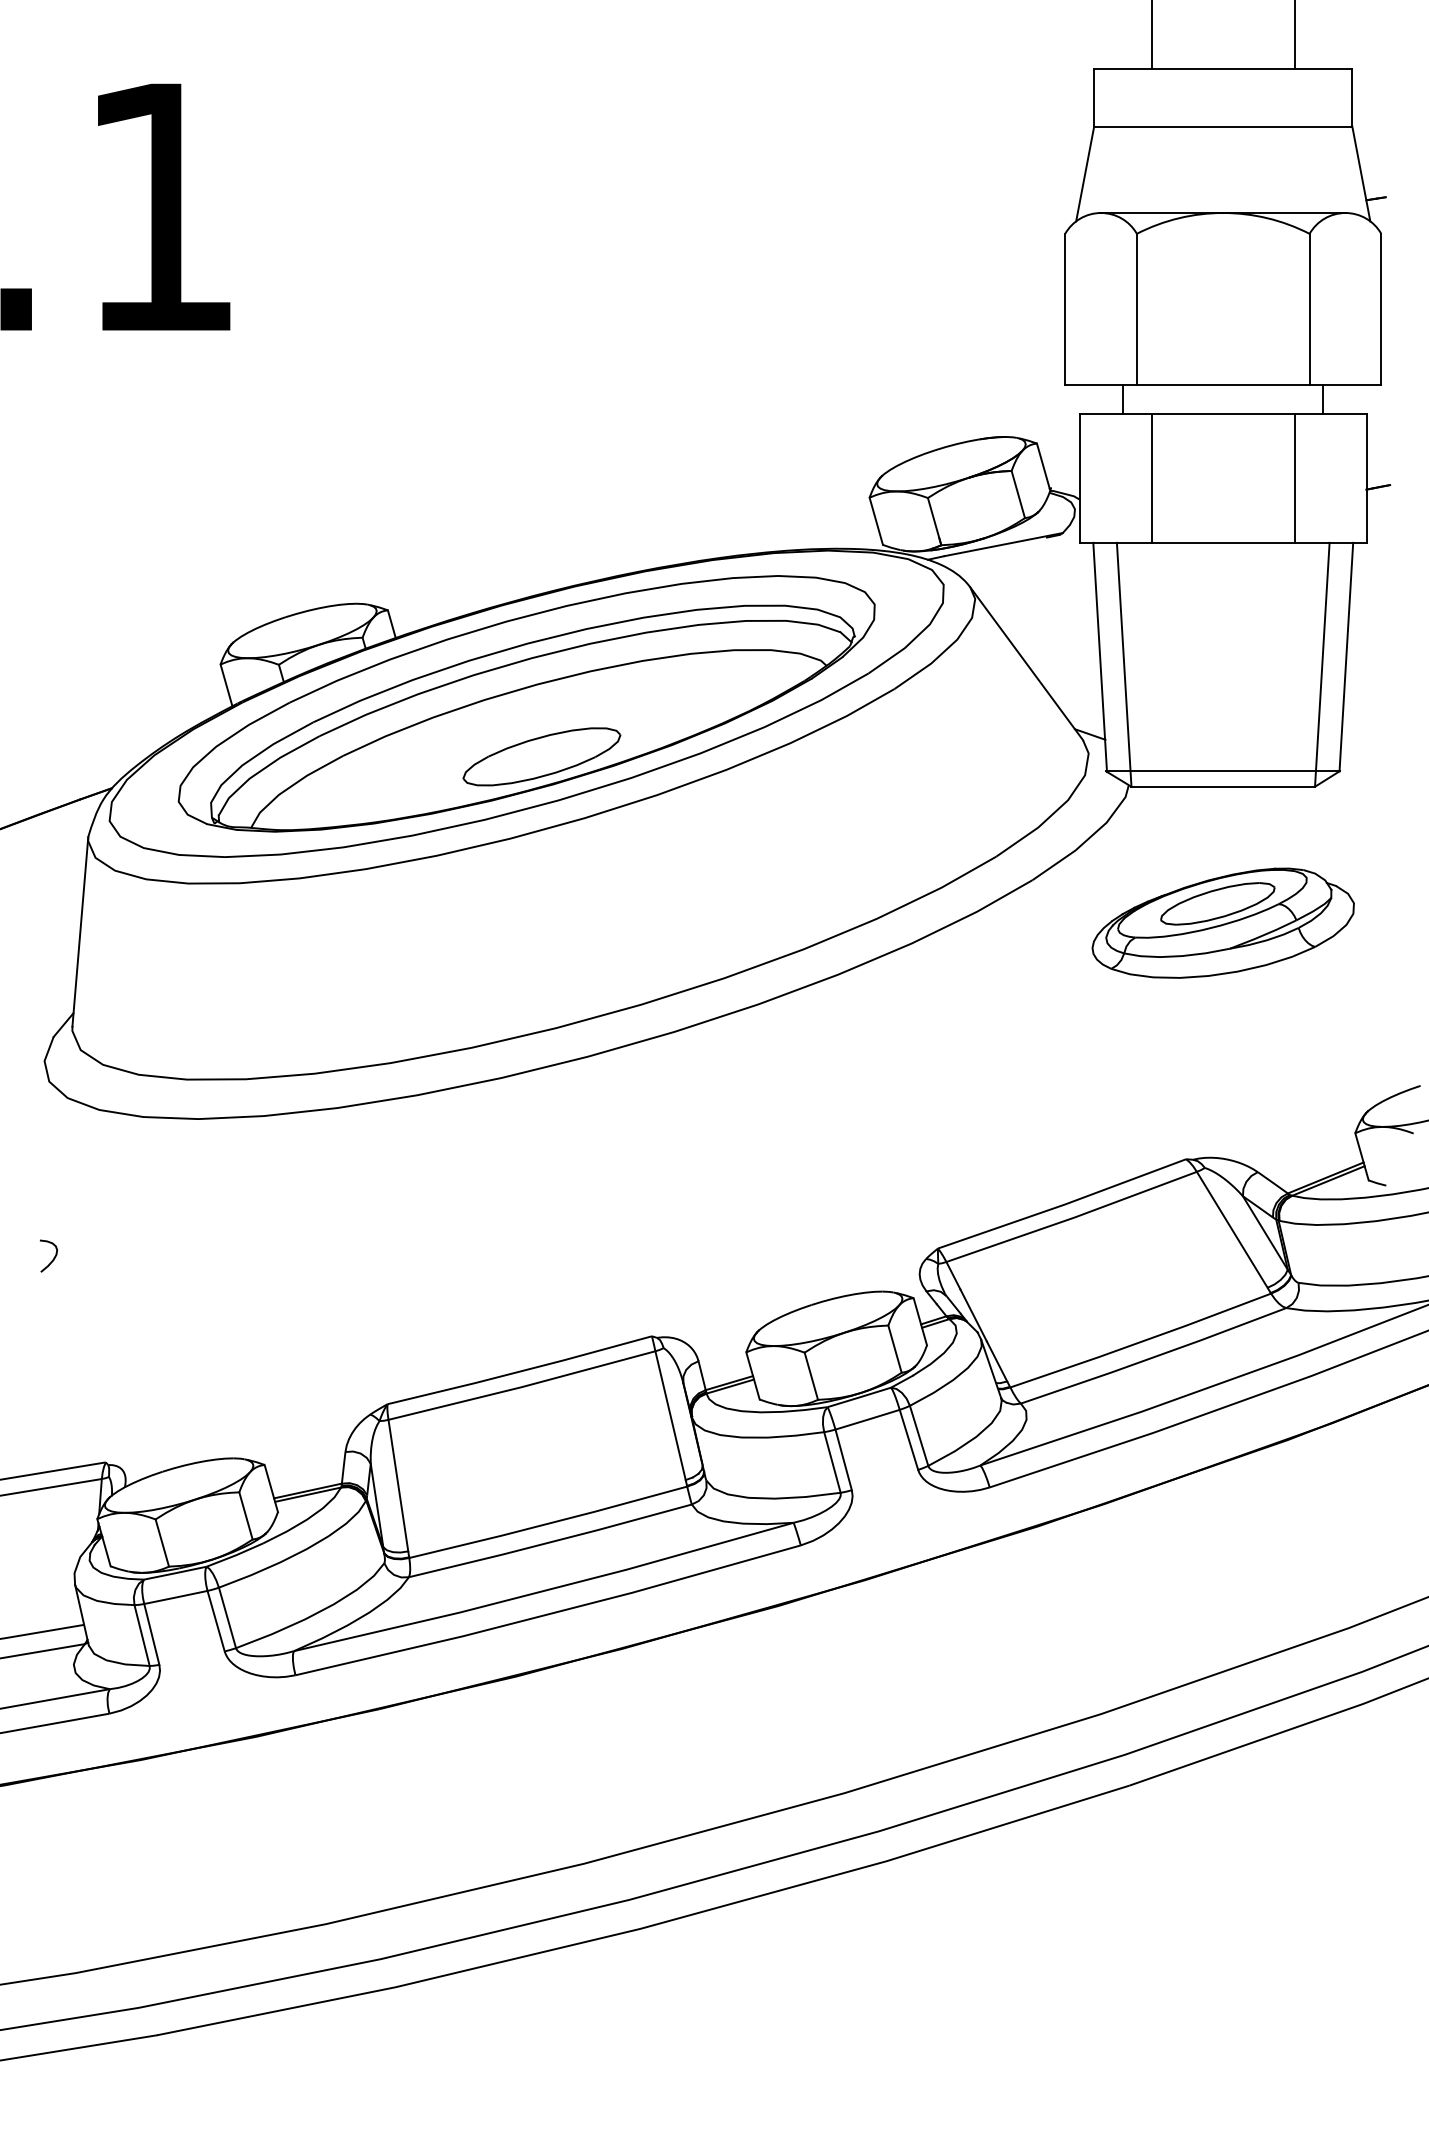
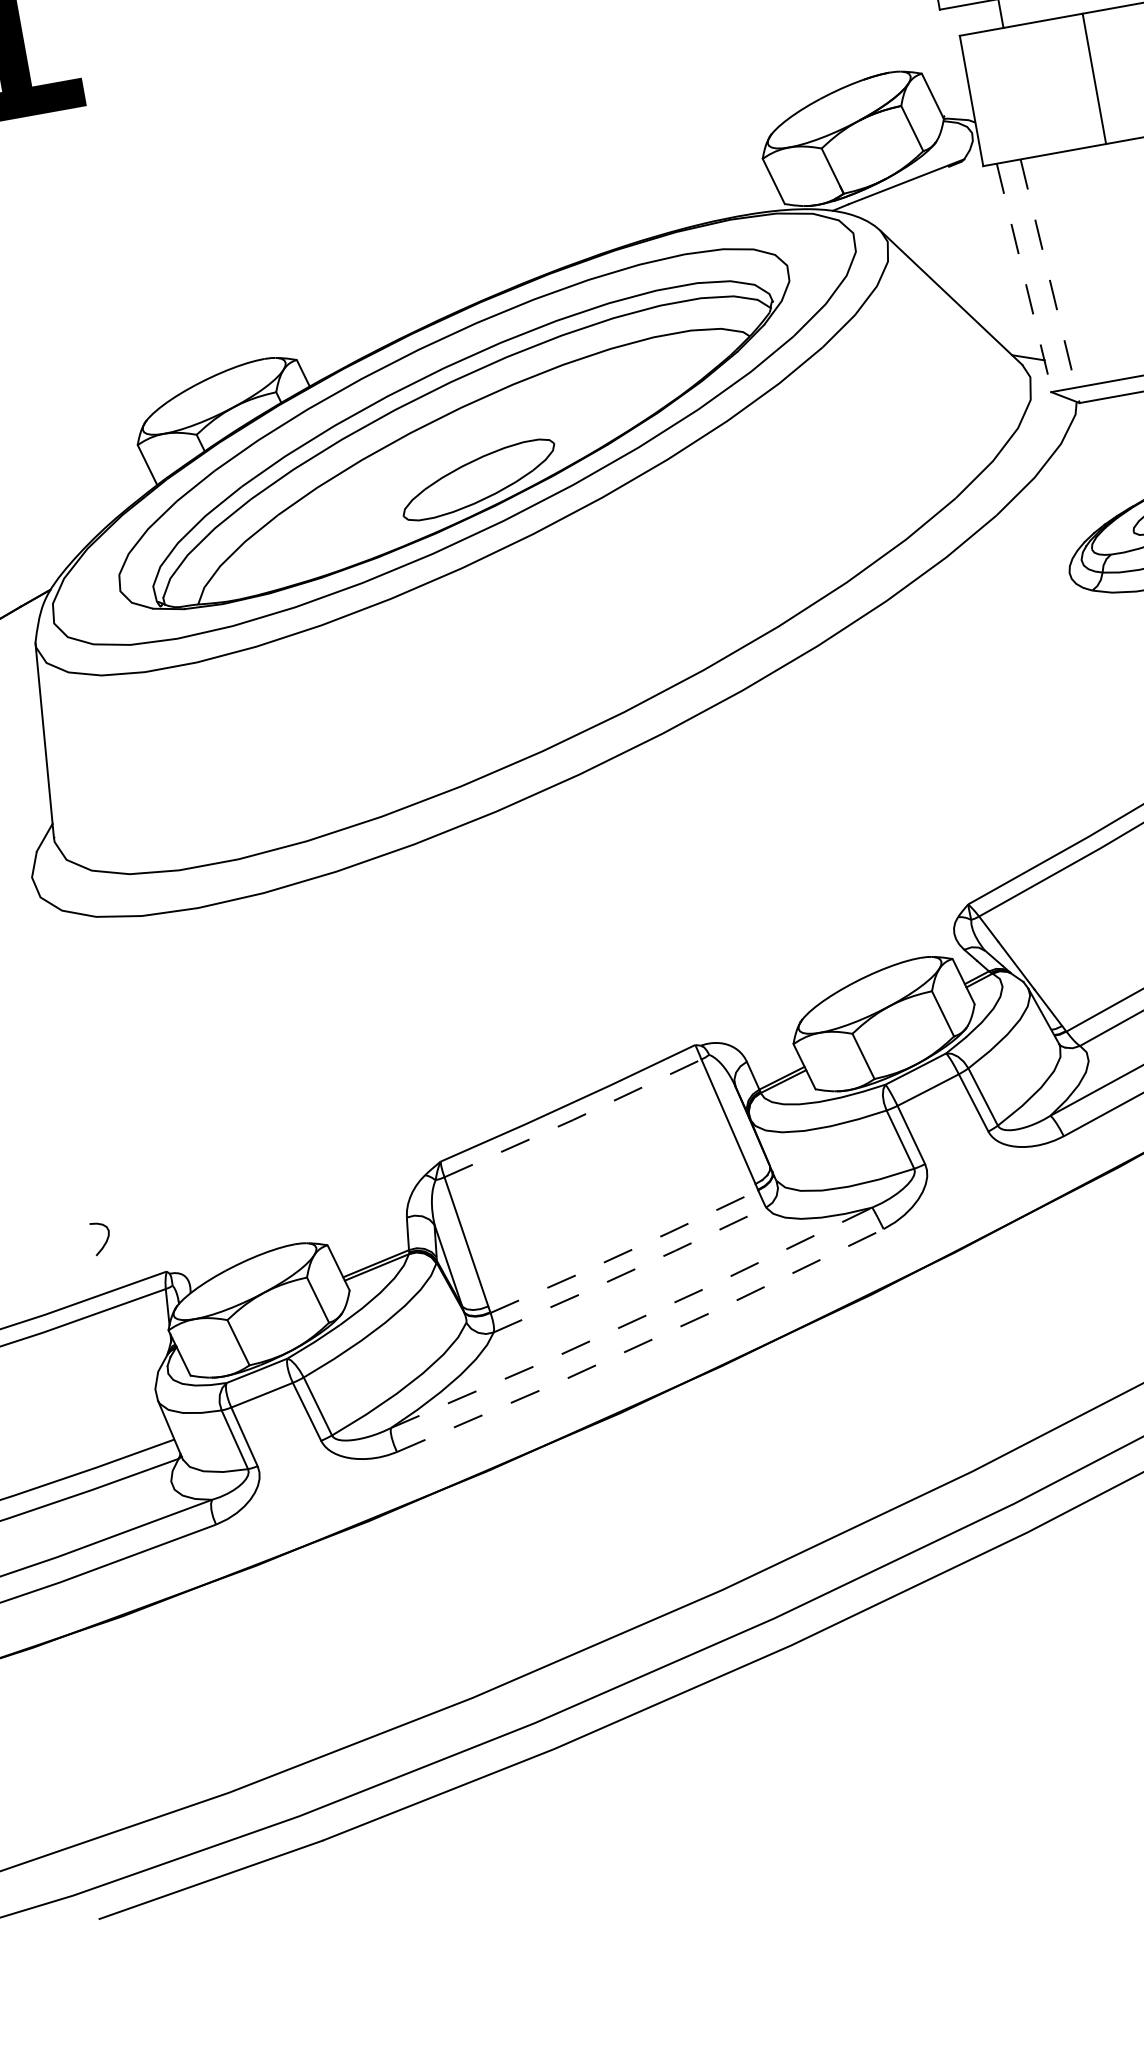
line: (1151, 477) -> (1094, 78), moved
line: (1100, 657) -> (1024, 278), solid -> dashed
line: (1124, 665) -> (1050, 281), solid -> dashed
curve: (53, 1257) -> (106, 1238), moved
line: (521, 1387) -> (572, 1120), solid -> dashed
line: (549, 1523) -> (625, 1252), solid -> dashed
line: (551, 1542) -> (631, 1271), solid -> dashed
line: (544, 1590) -> (632, 1321), solid -> dashed
line: (549, 1614) -> (642, 1344), solid -> dashed

